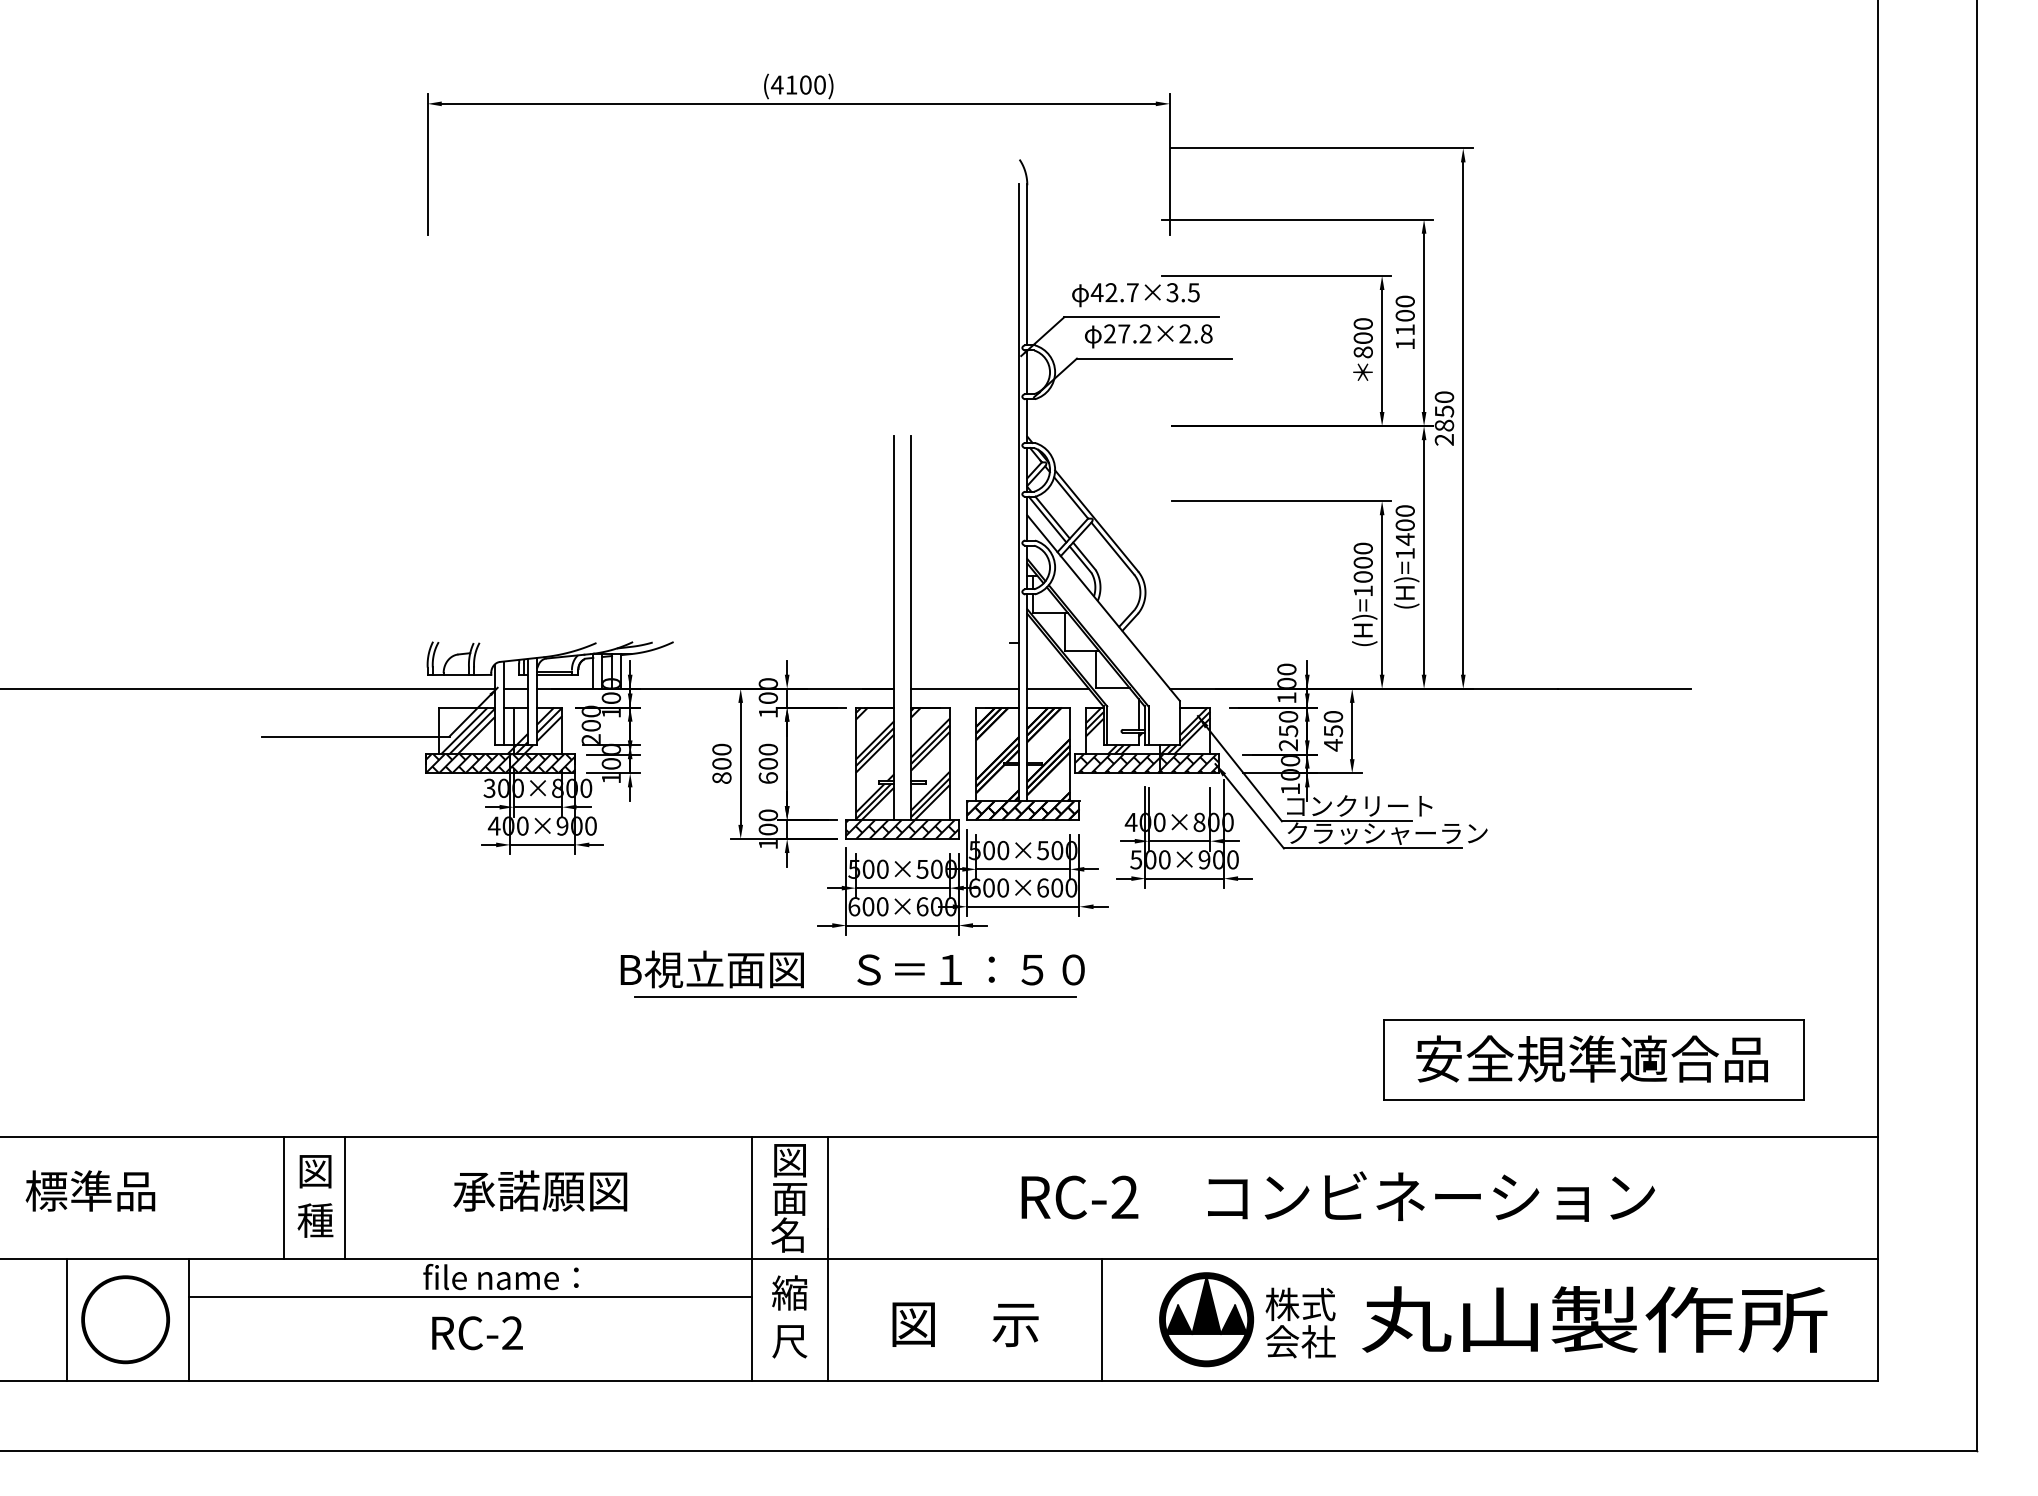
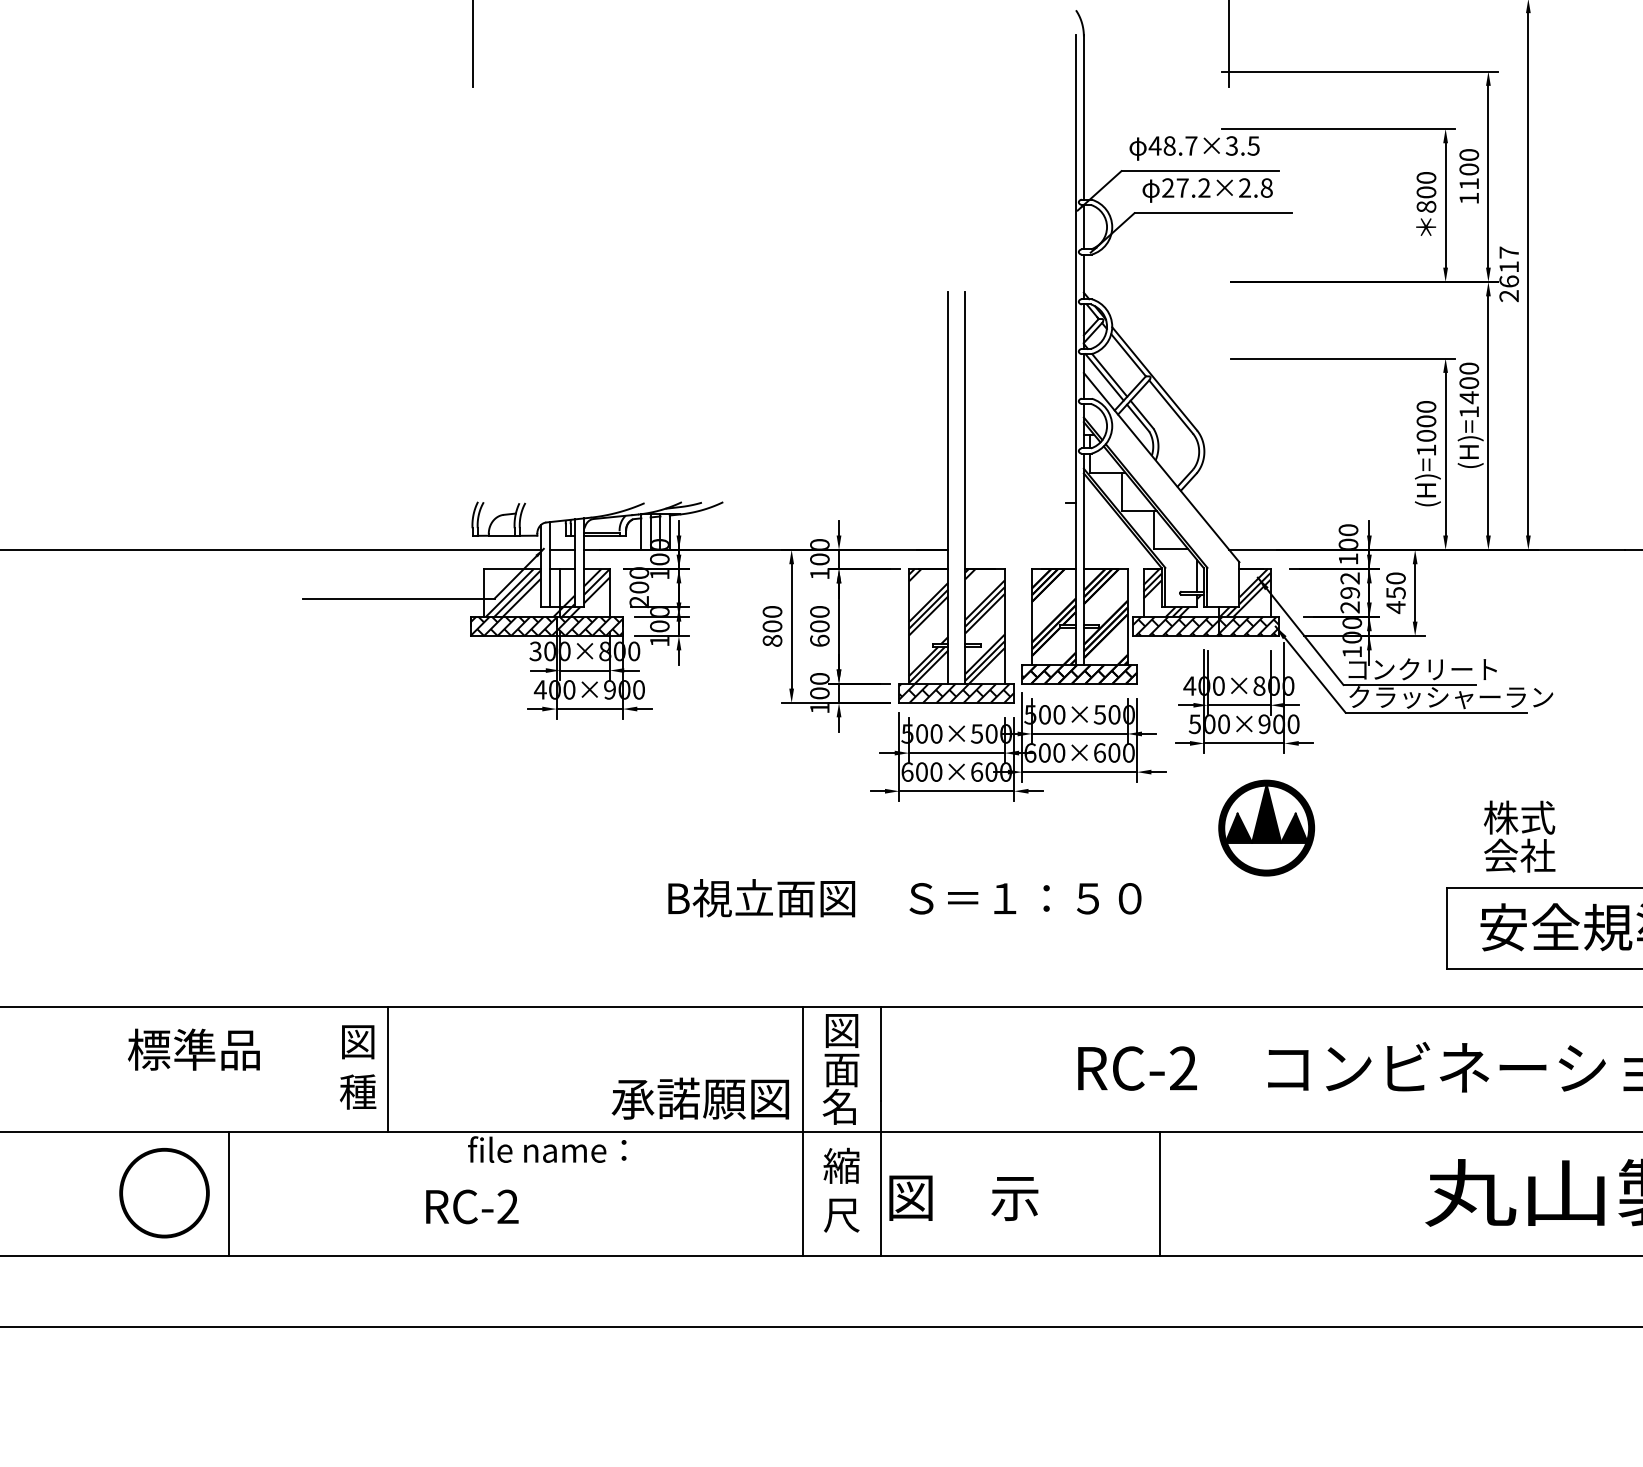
text: (1111, 292) -> (1169, 145), 42.7×3.5 -> 48.7×3.5
text: (1444, 411) -> (1509, 267), 2850 -> 2617
line: (965, 688) -> (1020, 549), removed
line: (1057, 688) -> (1114, 549), removed
text: (1288, 724) -> (1350, 586), 250 -> 292
text: (852, 969) -> (904, 898), moved
line: (855, 997) -> (908, 864), removed
text: (90, 1190) -> (193, 1049), moved
text: (540, 1190) -> (700, 1098), moved
line: (283, 1198) -> (325, 1069), removed
line: (470, 1296) -> (516, 1169), removed
part: (1206, 1319) -> (1266, 827), moved
line: (67, 1320) -> (105, 1193), removed
text: (1300, 1322) -> (1519, 836), moved
text: (965, 1324) -> (963, 1198), moved
text: (477, 1333) -> (472, 1207), moved

